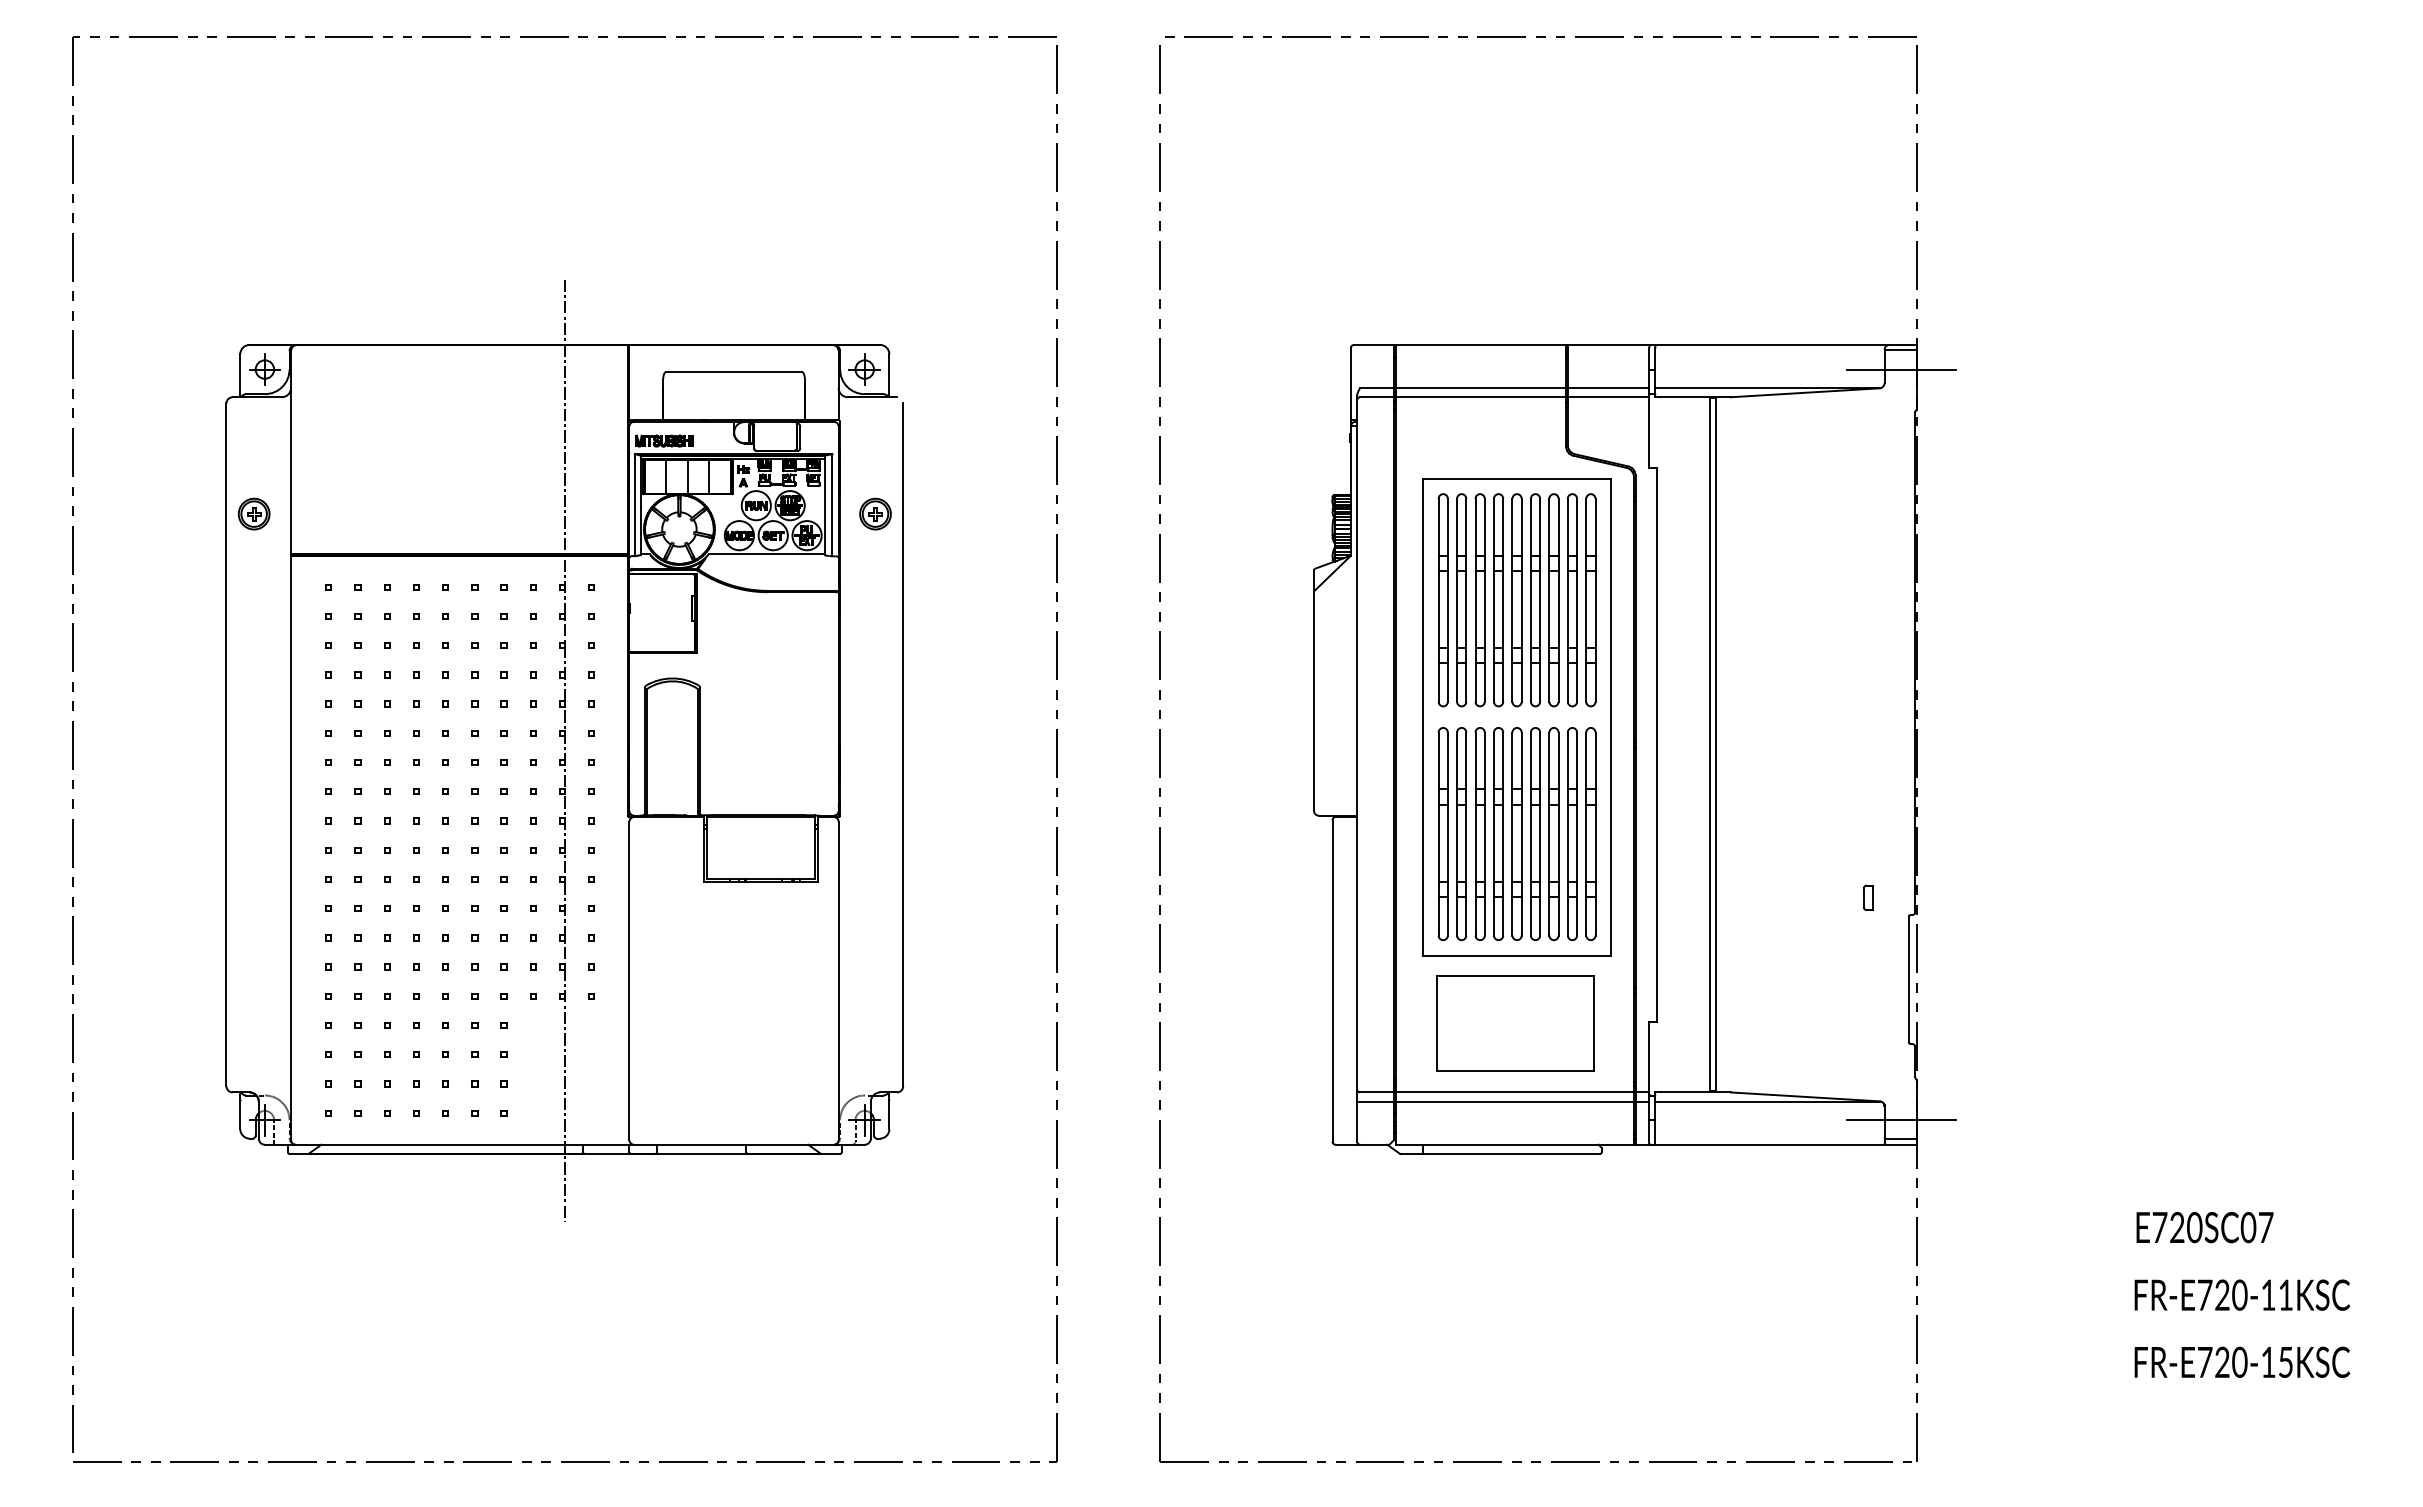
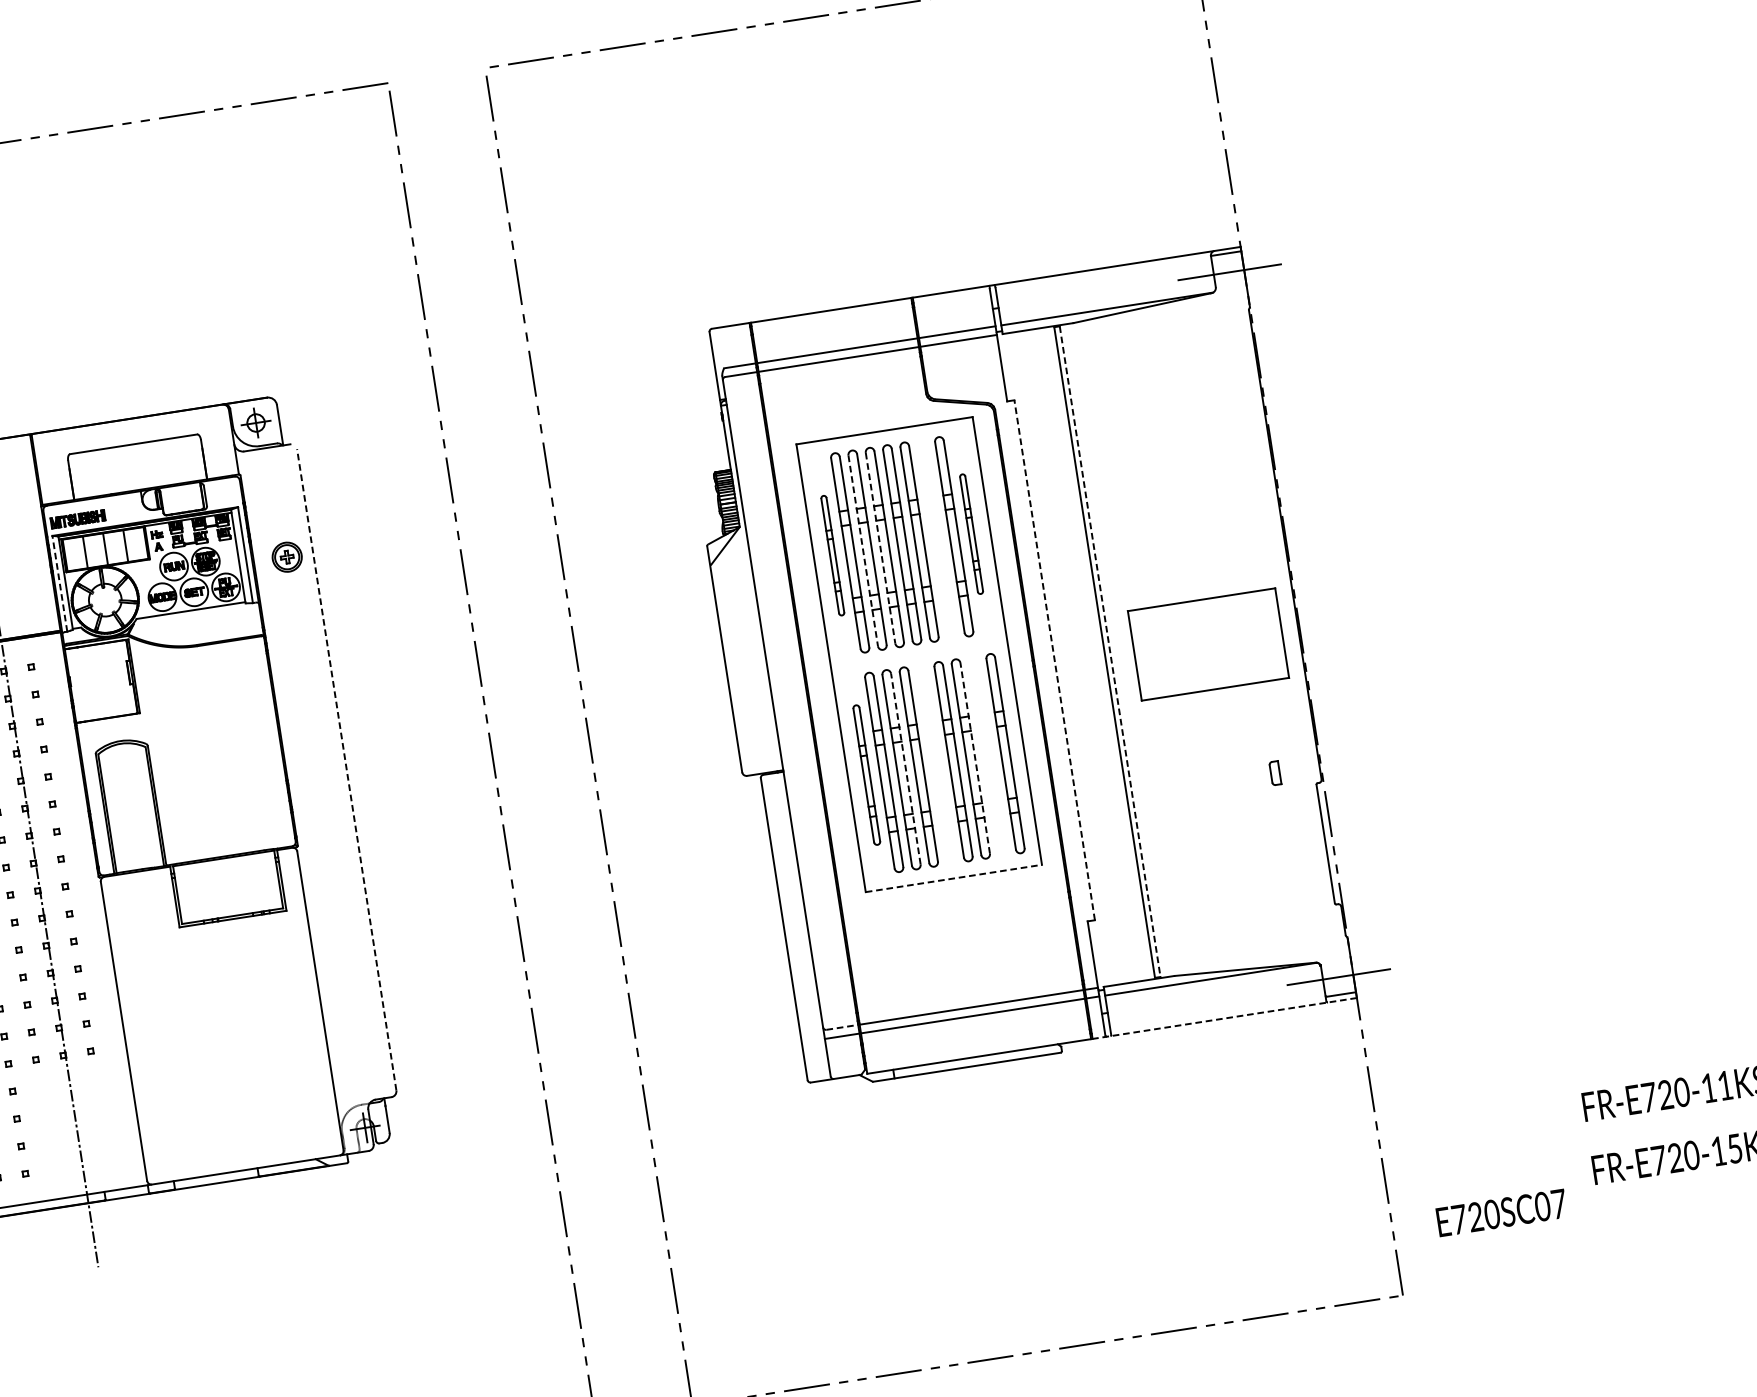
line: (634, 504) -> (59, 583), solid -> dashed
part: (1442, 600) -> (832, 555), size x0.6
line: (1475, 600) -> (863, 551), solid -> dashed
line: (1493, 600) -> (880, 548), solid -> dashed
part: (1553, 600) -> (936, 539), removed
part: (1590, 600) -> (971, 534), size x0.6
line: (903, 744) -> (346, 769), solid -> dashed
line: (1657, 744) -> (1055, 659), solid -> dashed
line: (1716, 745) -> (1110, 652), solid -> dashed
part: (1442, 833) -> (866, 774), size x0.7
part: (1516, 833) -> (935, 763), removed
part: (1572, 833) -> (988, 755), removed
line: (1484, 834) -> (905, 769), solid -> dashed
line: (1558, 834) -> (975, 758), solid -> dashed
line: (1517, 955) -> (954, 878), solid -> dashed
part: (1515, 1023) -> (1208, 644), moved
line: (1377, 1092) -> (842, 1027), solid -> dashed
line: (1776, 1144) -> (1224, 1018), solid -> dashed
text: (2204, 1227) -> (1501, 1212), moved

